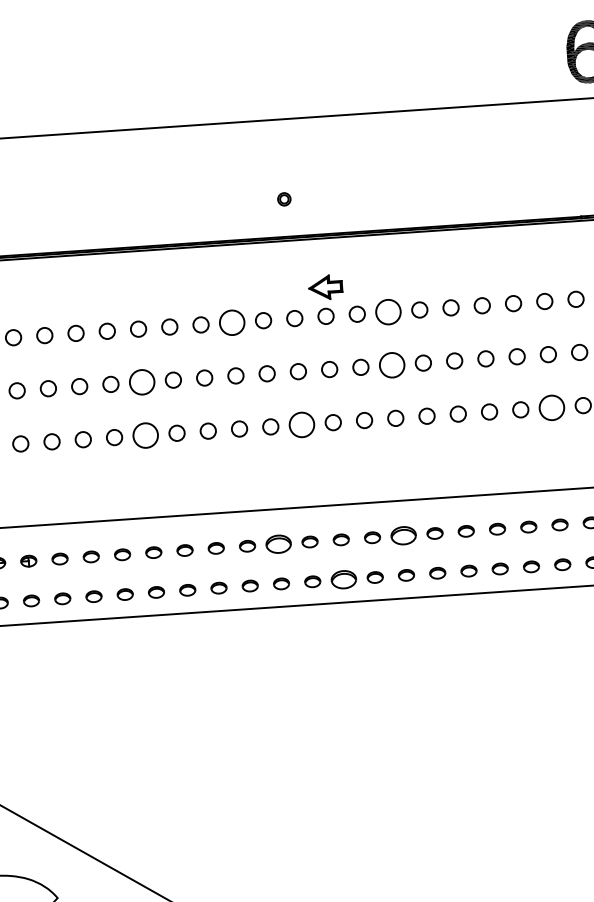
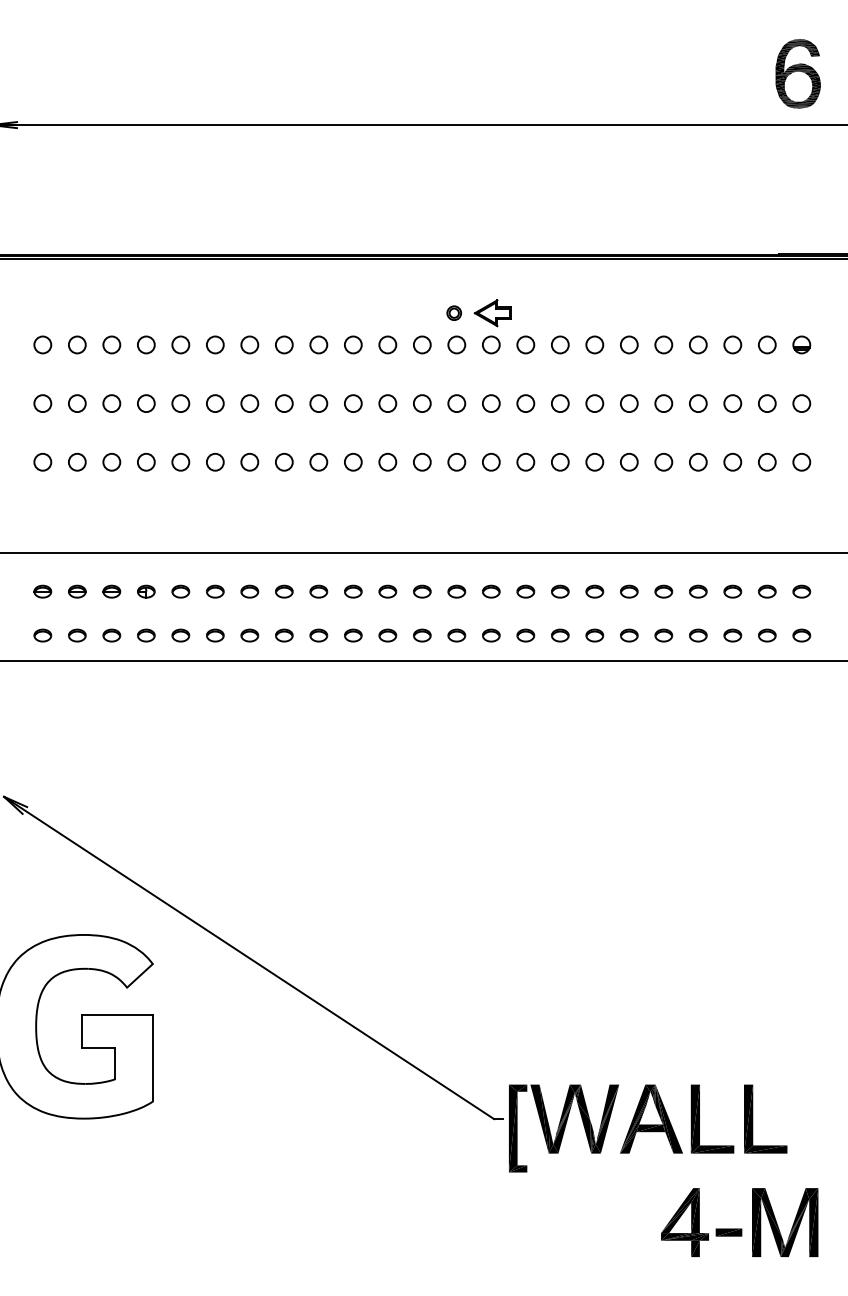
part: (283, 198) -> (453, 312), moved
circle: (388, 311) -> (560, 344), size x0.62
circle: (231, 322) -> (387, 344), size x0.62
circle: (391, 365) -> (559, 403), size x0.62
circle: (141, 382) -> (283, 403), size x0.62
circle: (551, 407) -> (732, 461), size x0.62
circle: (301, 424) -> (456, 461), size x0.62
circle: (145, 434) -> (284, 461), size x0.62
part: (403, 535) -> (560, 591), size x0.62
part: (278, 543) -> (422, 591), size x0.62
part: (344, 579) -> (491, 635), size x0.62

